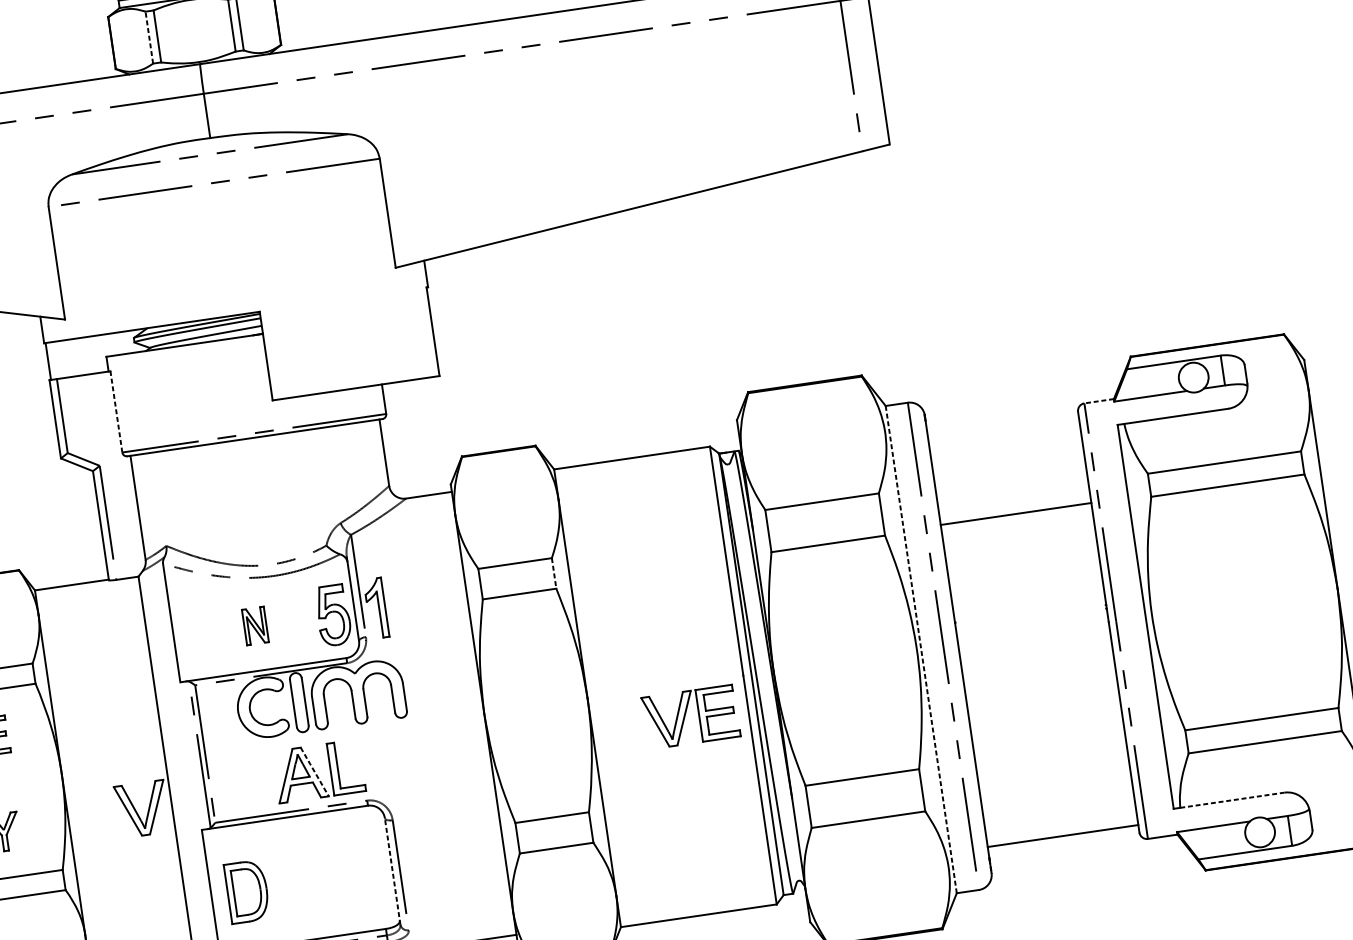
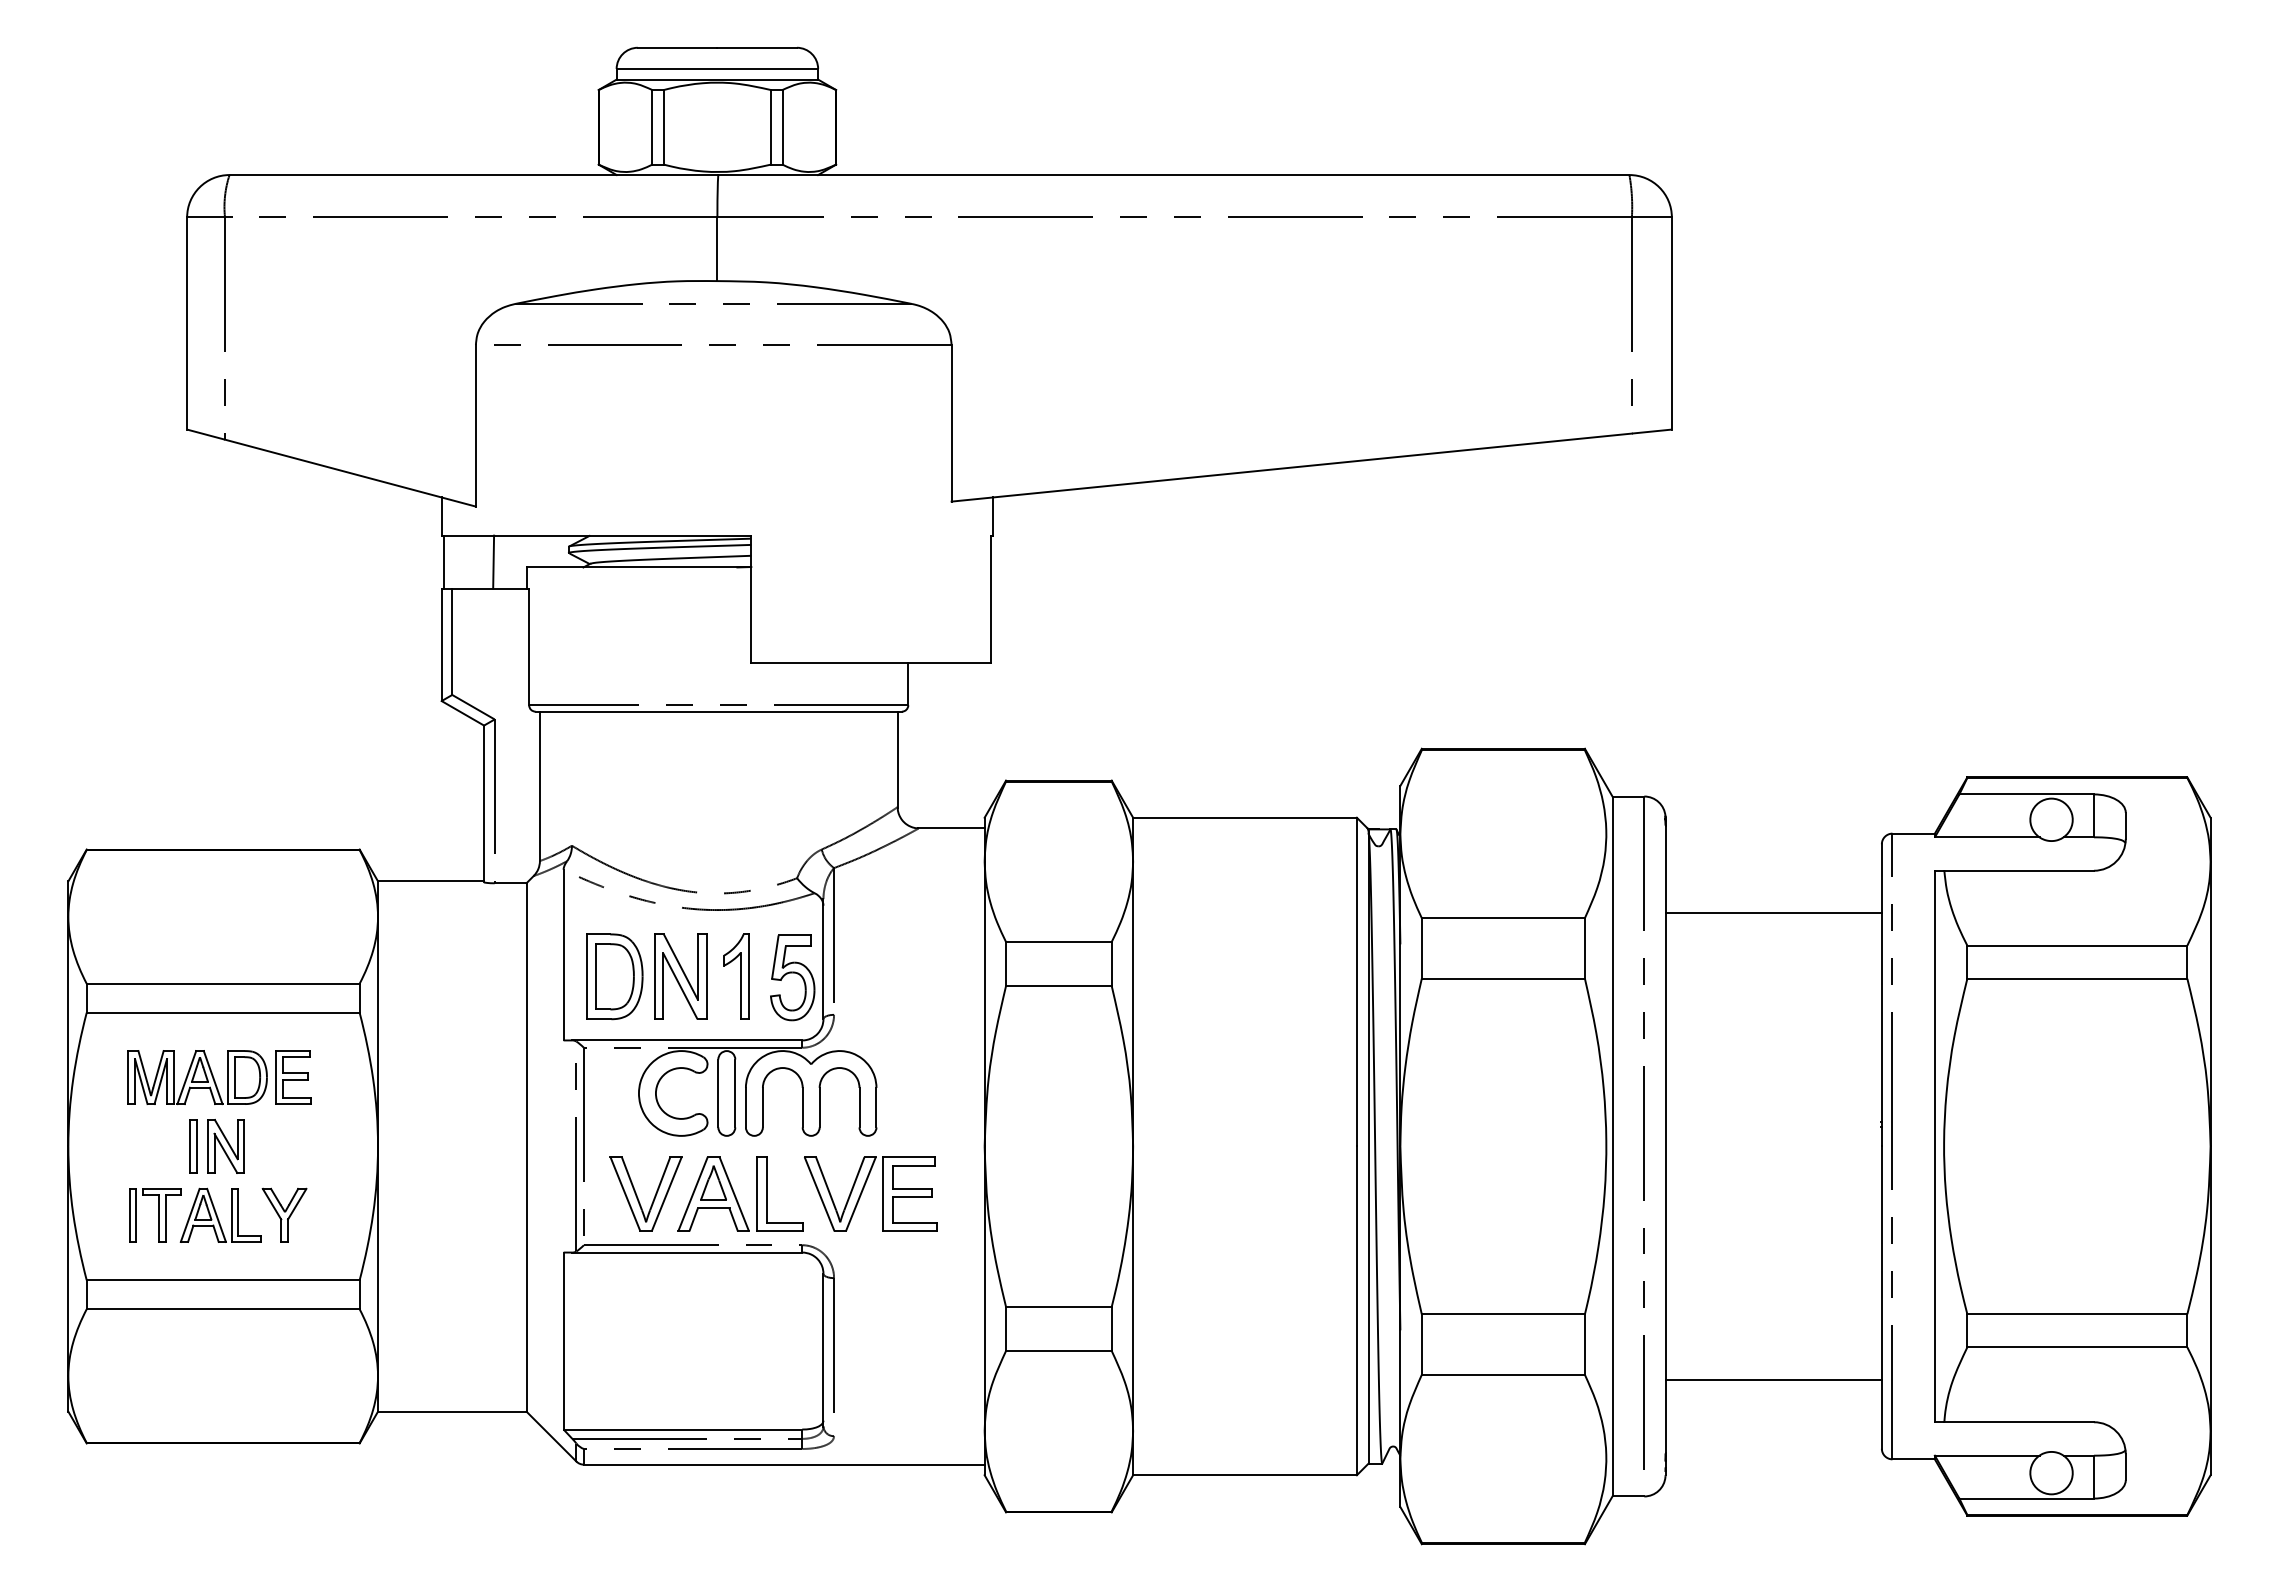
line: (149, 37) -> (652, 126), dashed -> solid
line: (82, 356) -> (493, 561), added
line: (1099, 401) -> (1913, 833), dashed -> solid
line: (116, 411) -> (529, 646), dashed -> solid
line: (1015, 514) -> (1773, 913), moved
line: (554, 573) -> (1111, 964), dashed -> solid
part: (376, 608) -> (736, 976), moved
part: (255, 625) -> (680, 976), size x1.67
line: (921, 649) -> (1612, 1146), dashed -> solid
part: (685, 715) -> (863, 1190), moved
line: (314, 772) -> (734, 1194), dashed -> solid
line: (1232, 800) -> (2019, 1422), dashed -> solid
part: (137, 812) -> (638, 1197), moved
line: (1062, 835) -> (1773, 1379), moved
line: (392, 871) -> (823, 1349), dashed -> solid
part: (247, 891) -> (614, 976), moved

